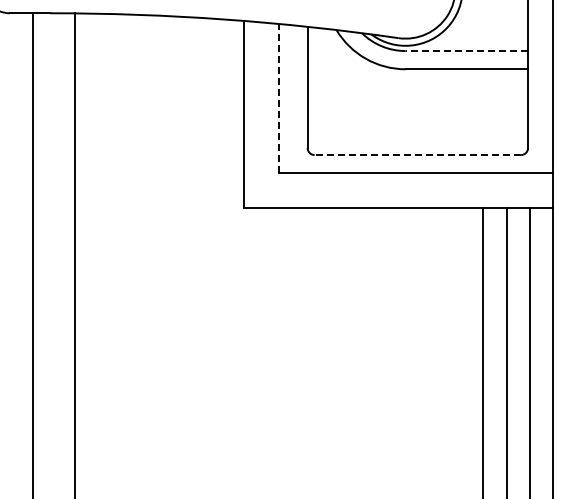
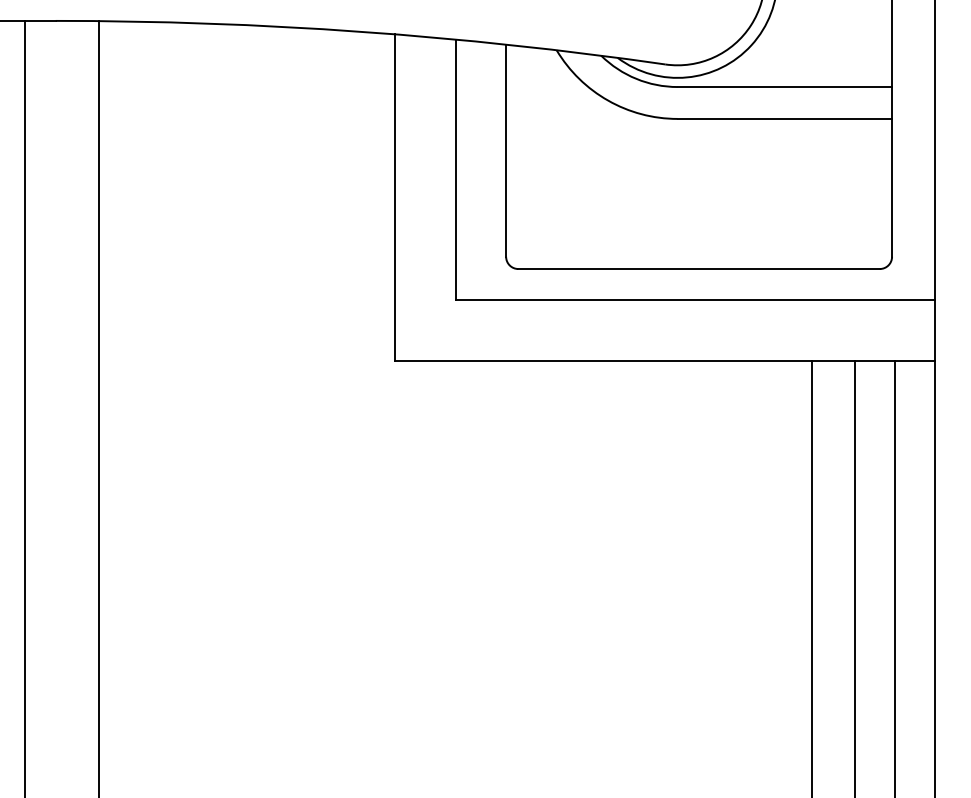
line: (466, 51) -> (784, 87), dashed -> solid
line: (278, 97) -> (455, 168), dashed -> solid
line: (417, 155) -> (698, 269), dashed -> solid

